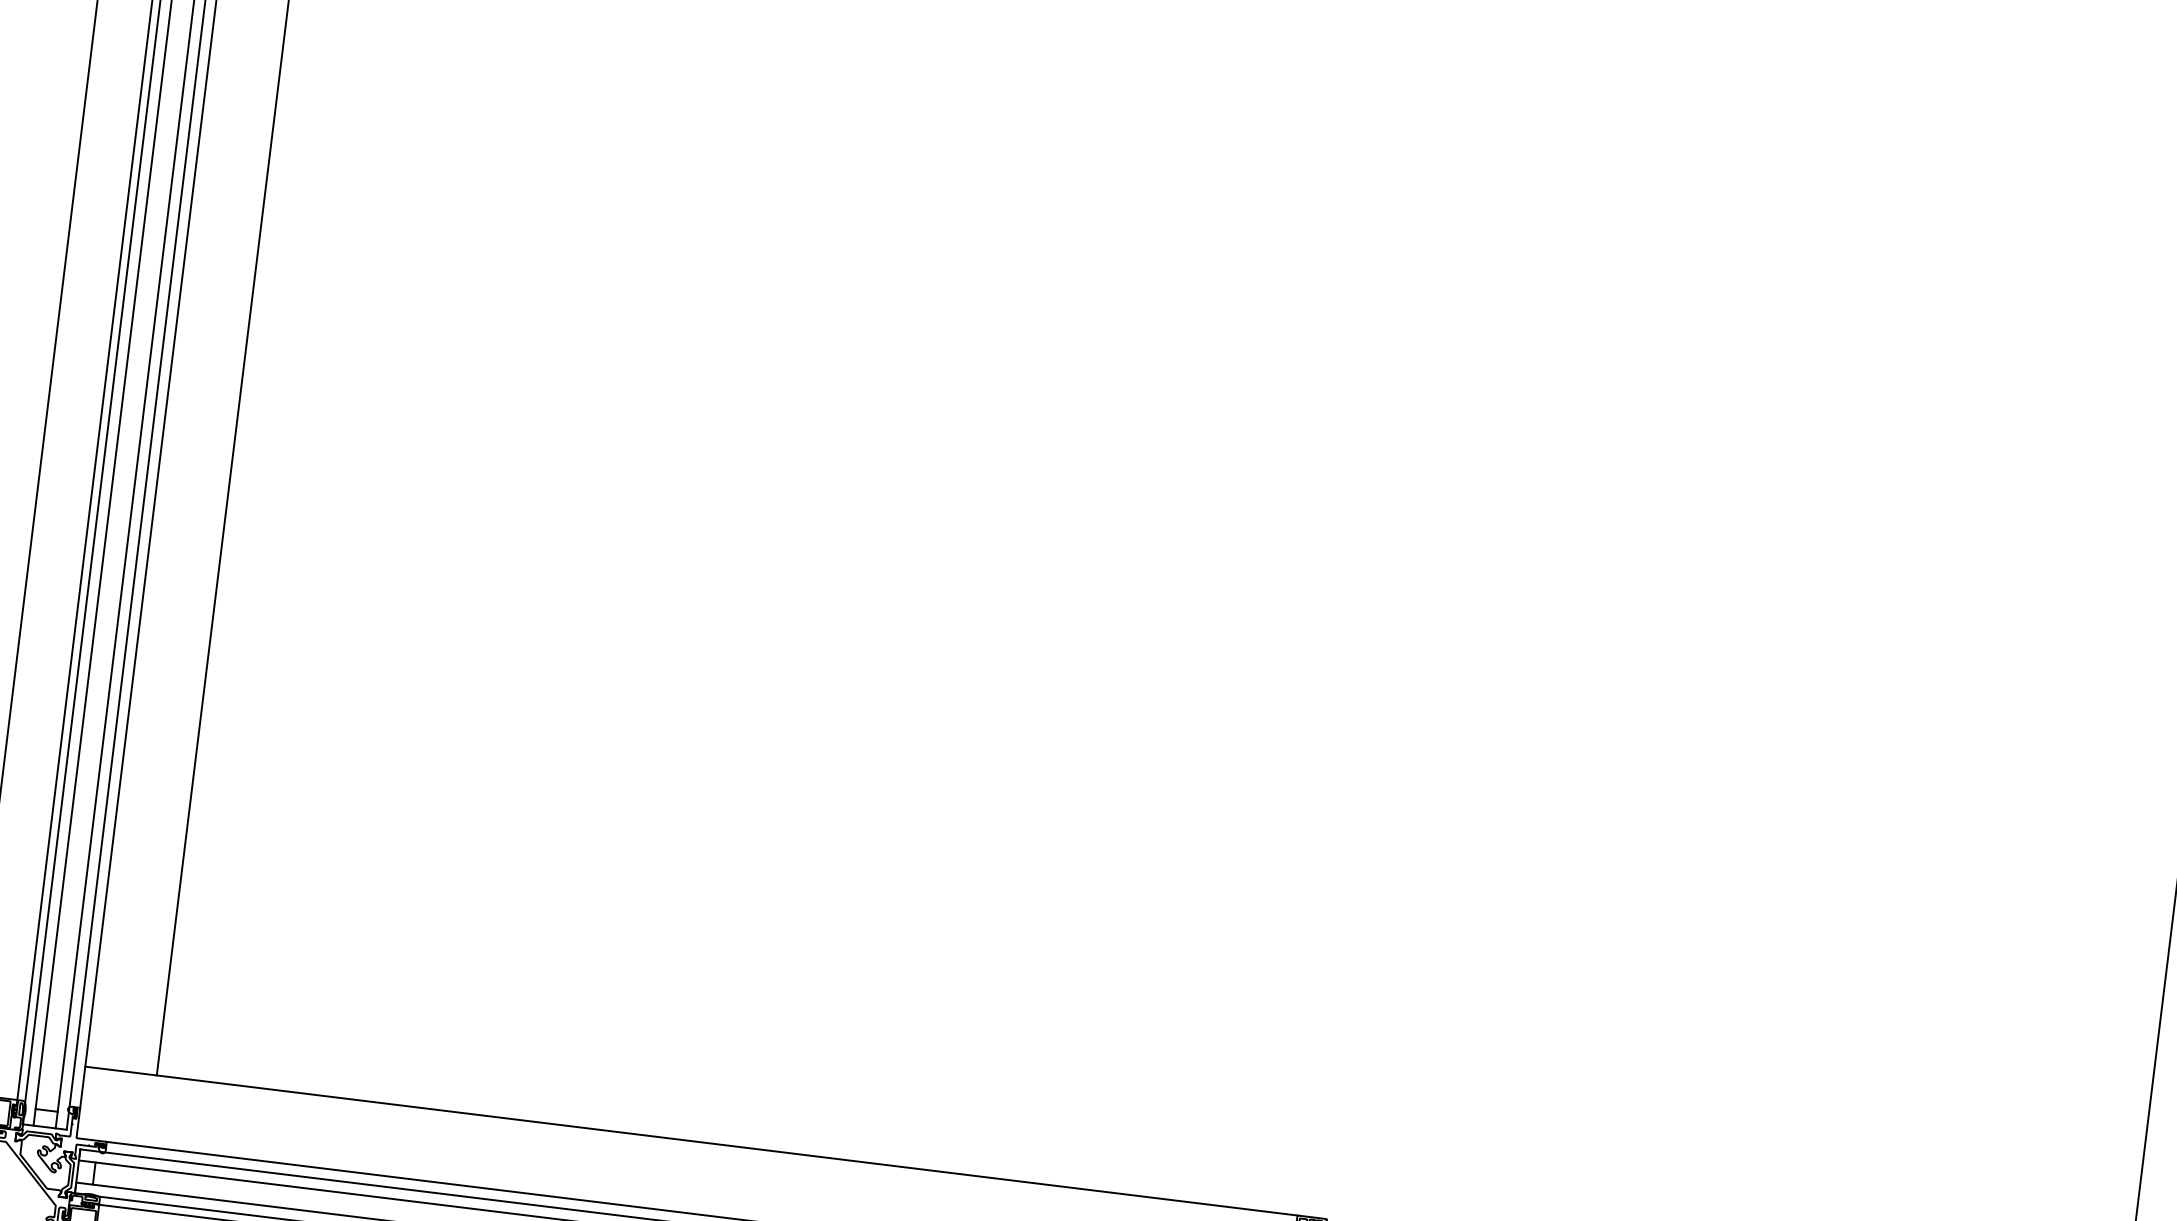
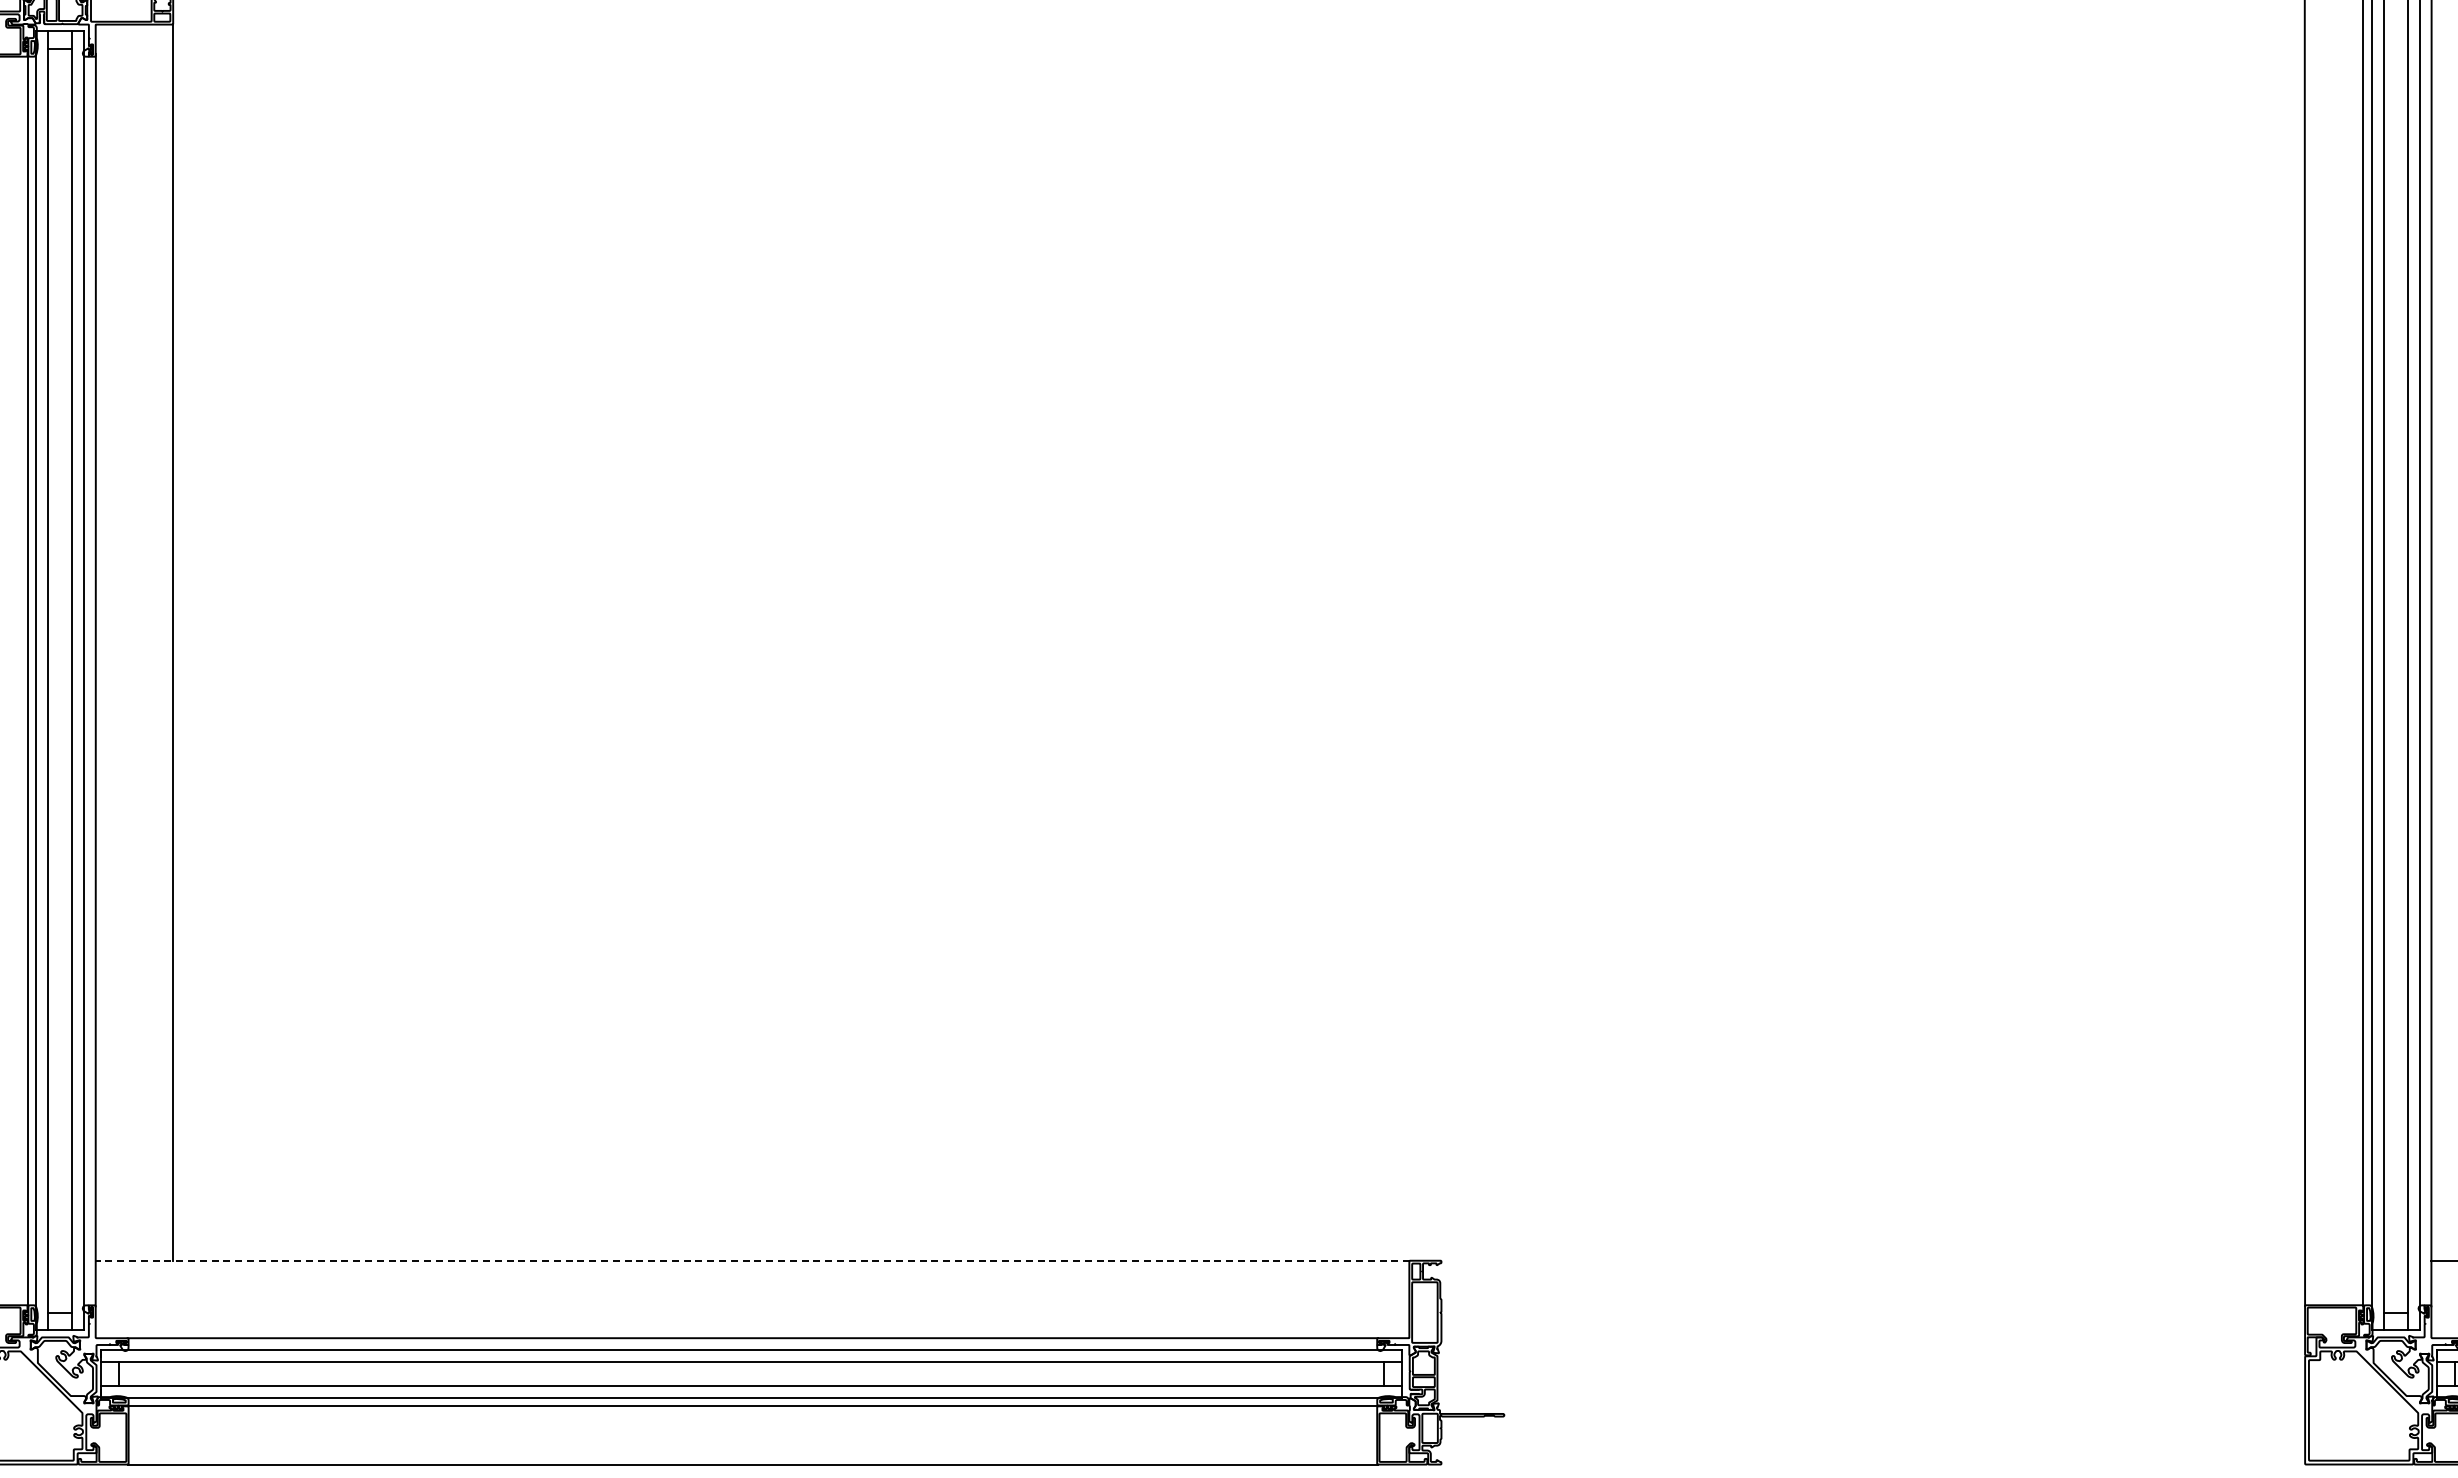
line: (691, 1140) -> (752, 1260), solid -> dashed

